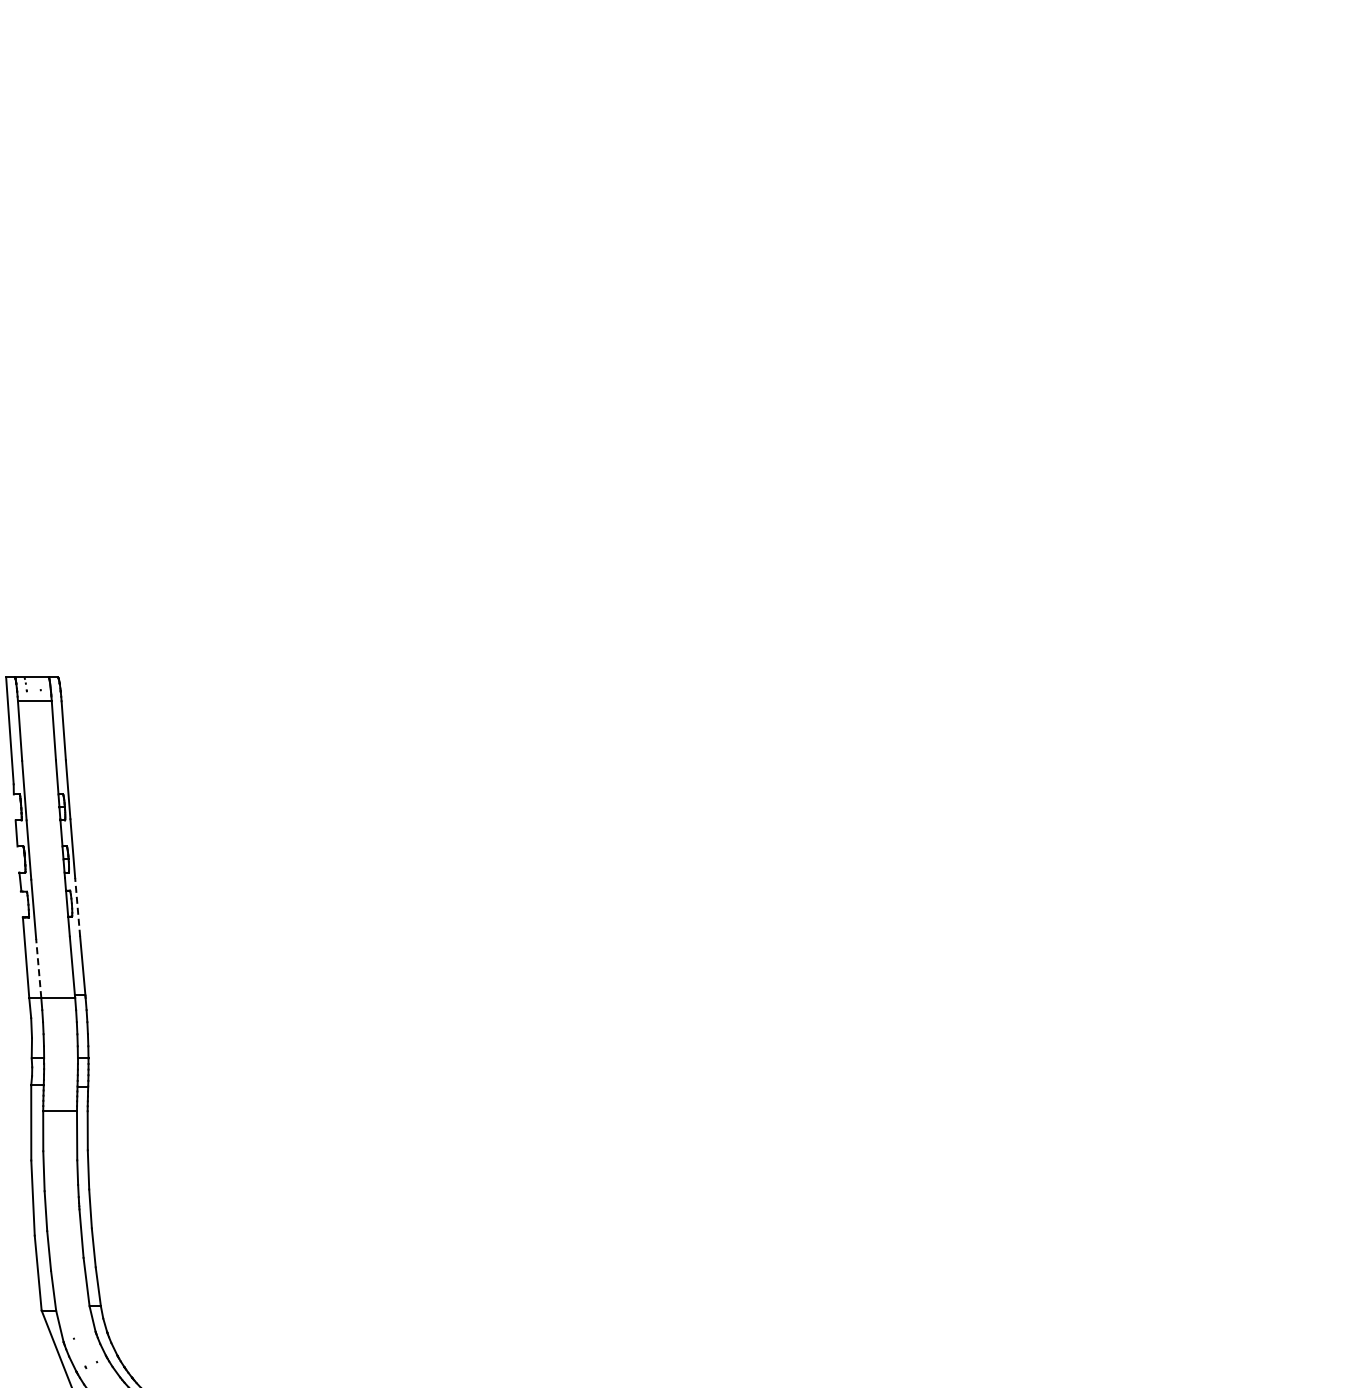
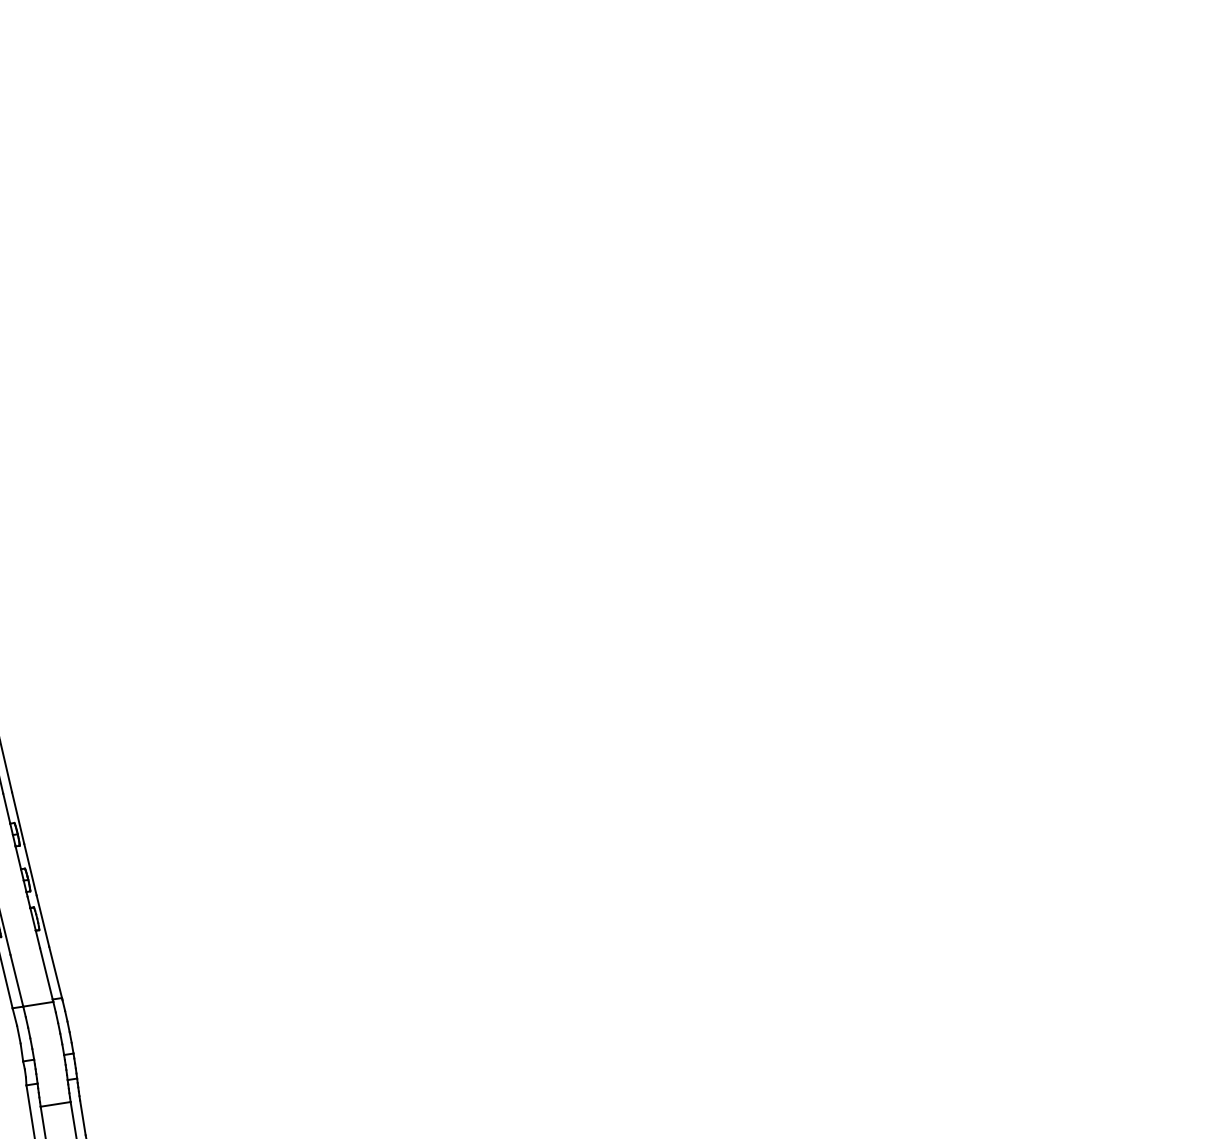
line: (77, 906) -> (42, 920), dashed -> solid
line: (38, 968) -> (16, 980), dashed -> solid

